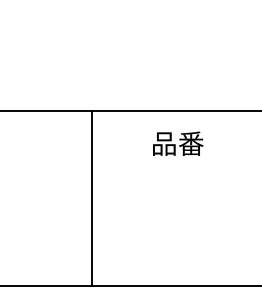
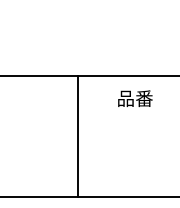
text: (178, 143) -> (135, 98), moved
line: (92, 197) -> (78, 135), moved

